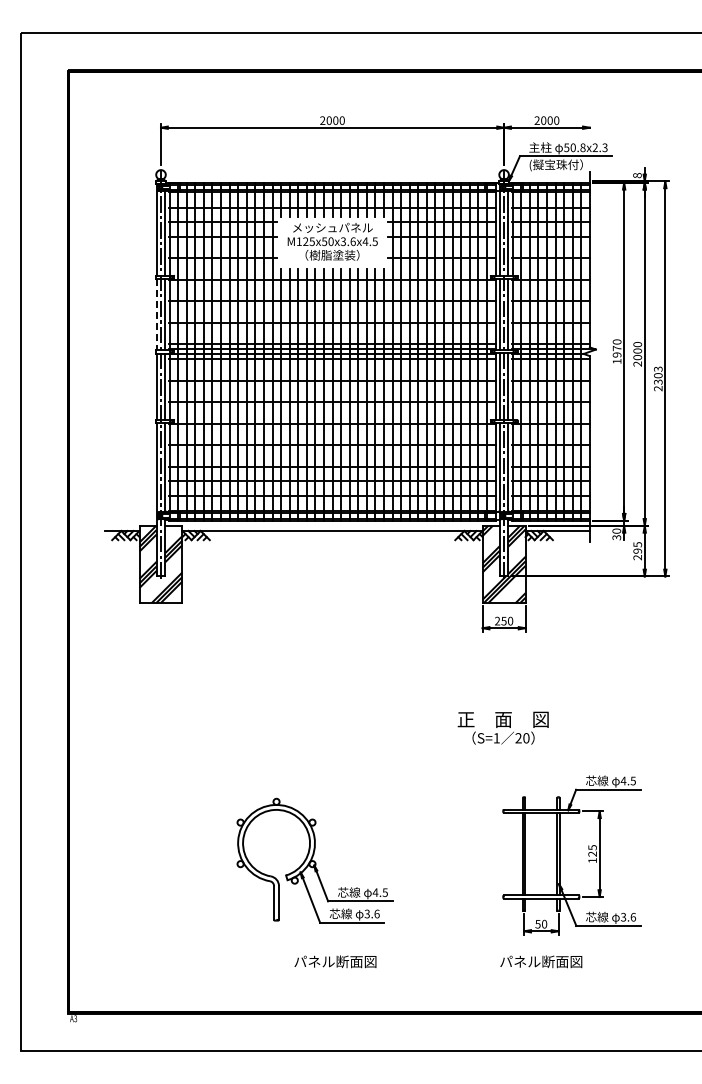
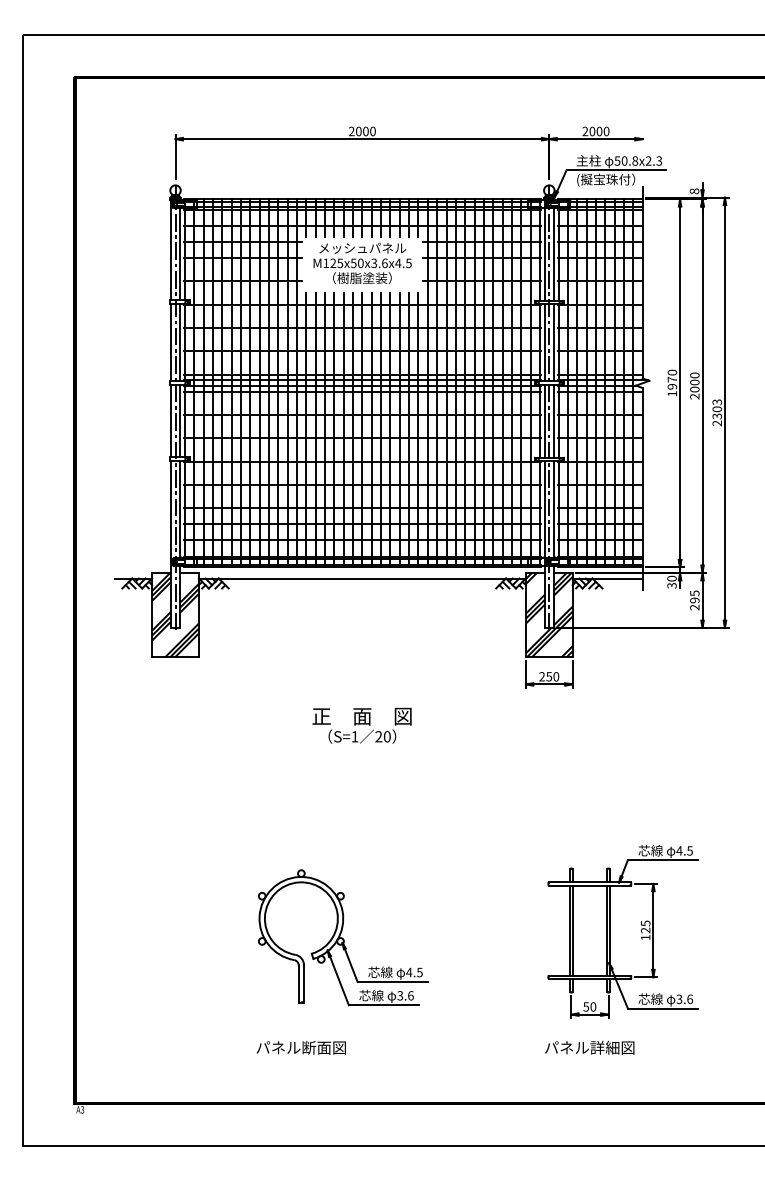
line: (156, 315) -> (170, 343), dashed -> solid
text: (502, 727) -> (361, 725), moved
text: (335, 961) -> (301, 1047), moved
text: (555, 961) -> (605, 1047), パネル断面図 -> パネル詳細図

